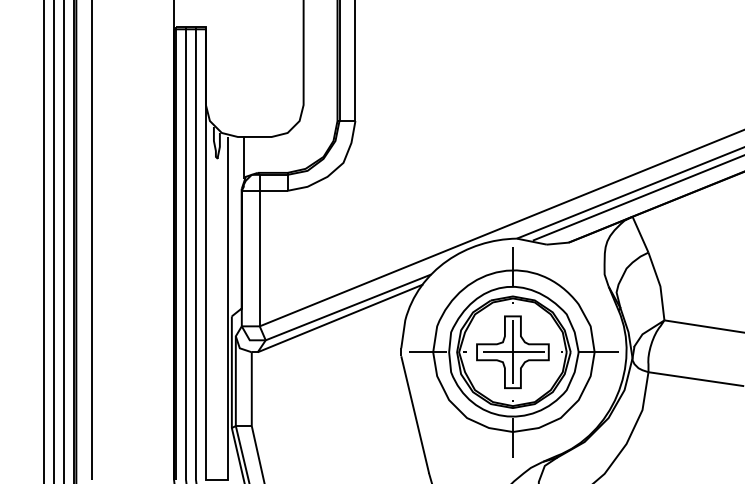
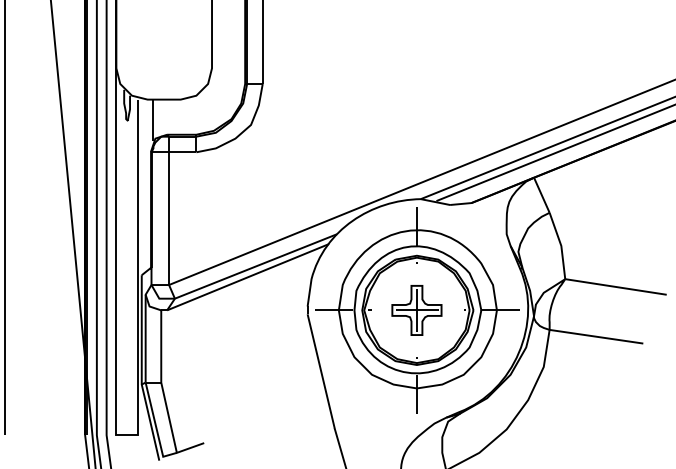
part: (512, 352) -> (416, 310), size x0.7

